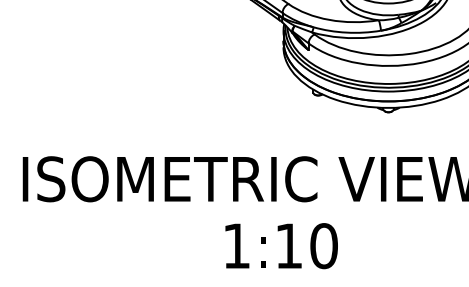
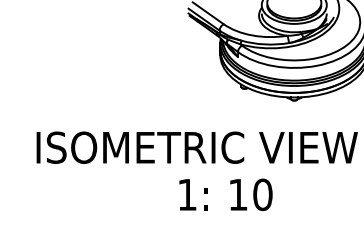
text: (307, 245) -> (251, 194), moved

